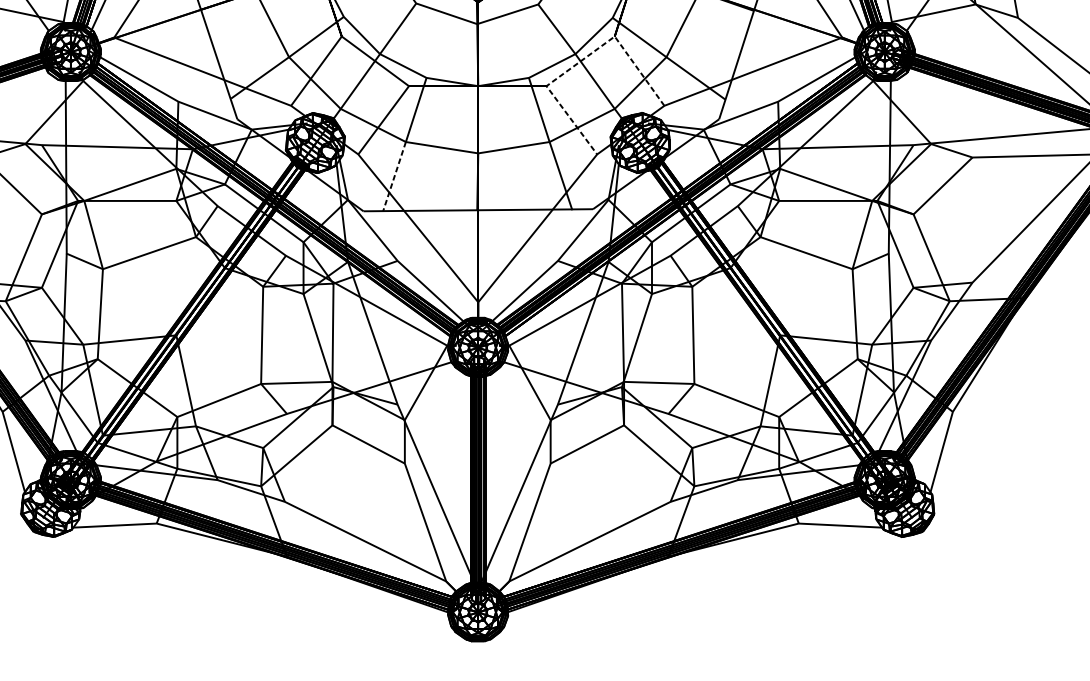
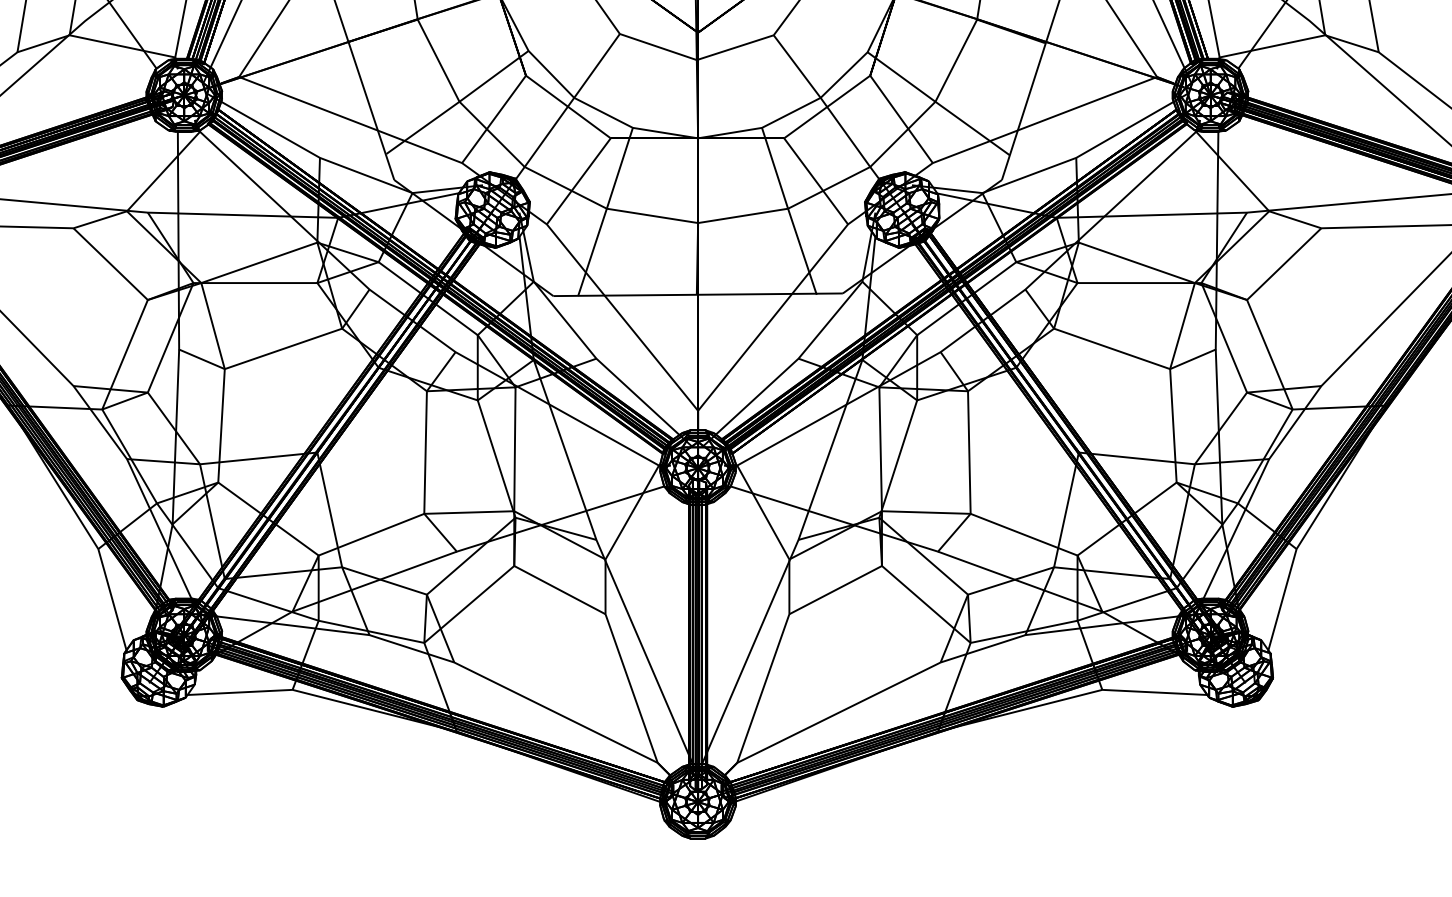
line: (580, 61) -> (826, 107), dashed -> solid
line: (394, 176) -> (592, 252), dashed -> solid

